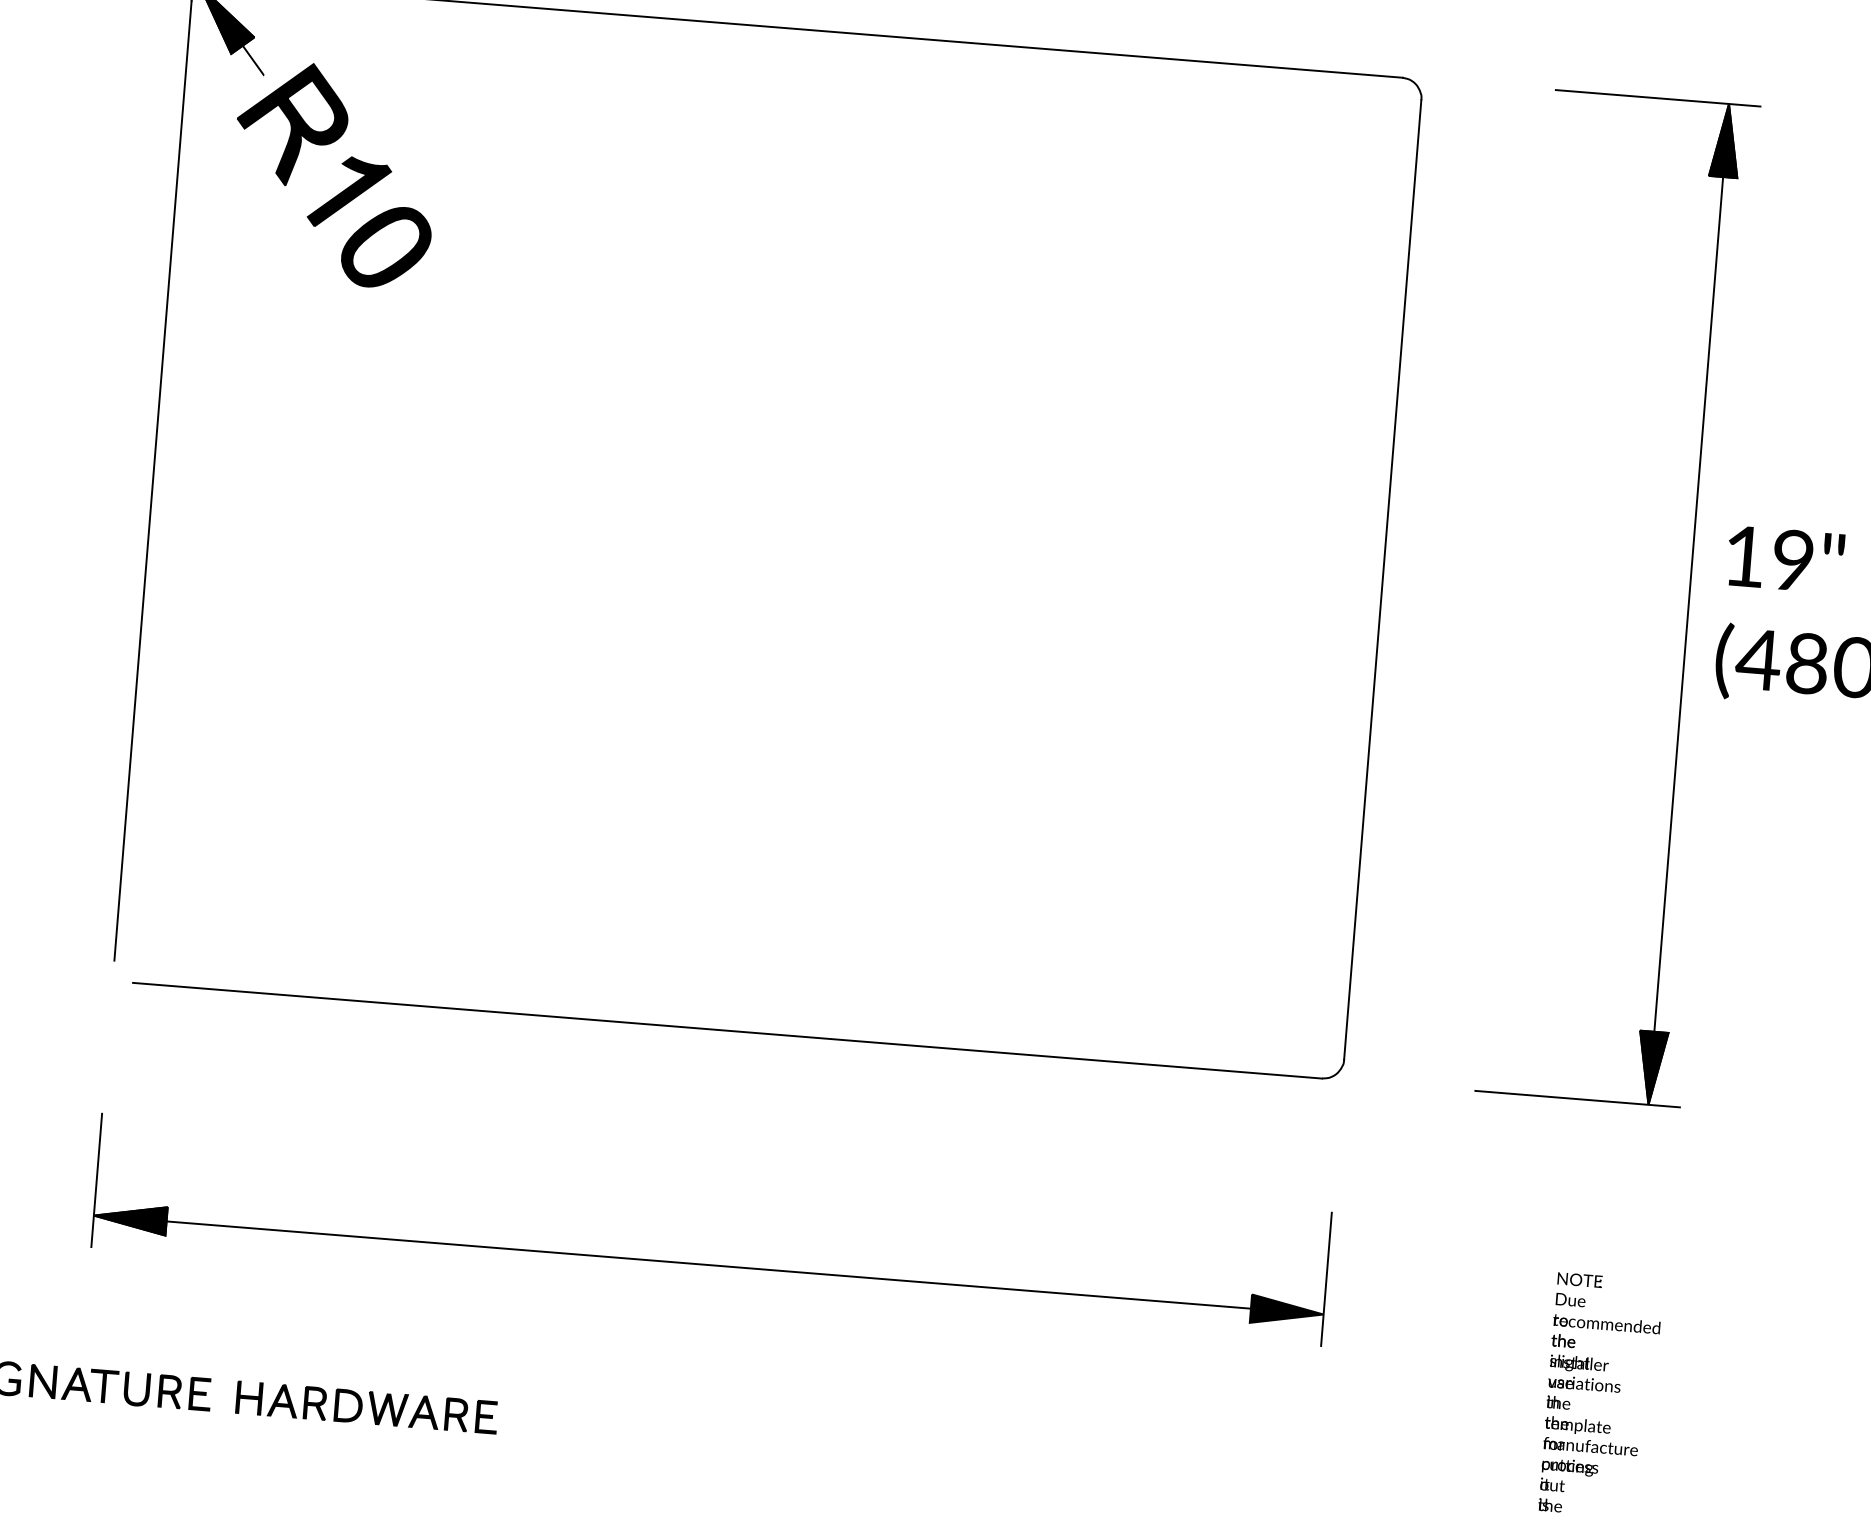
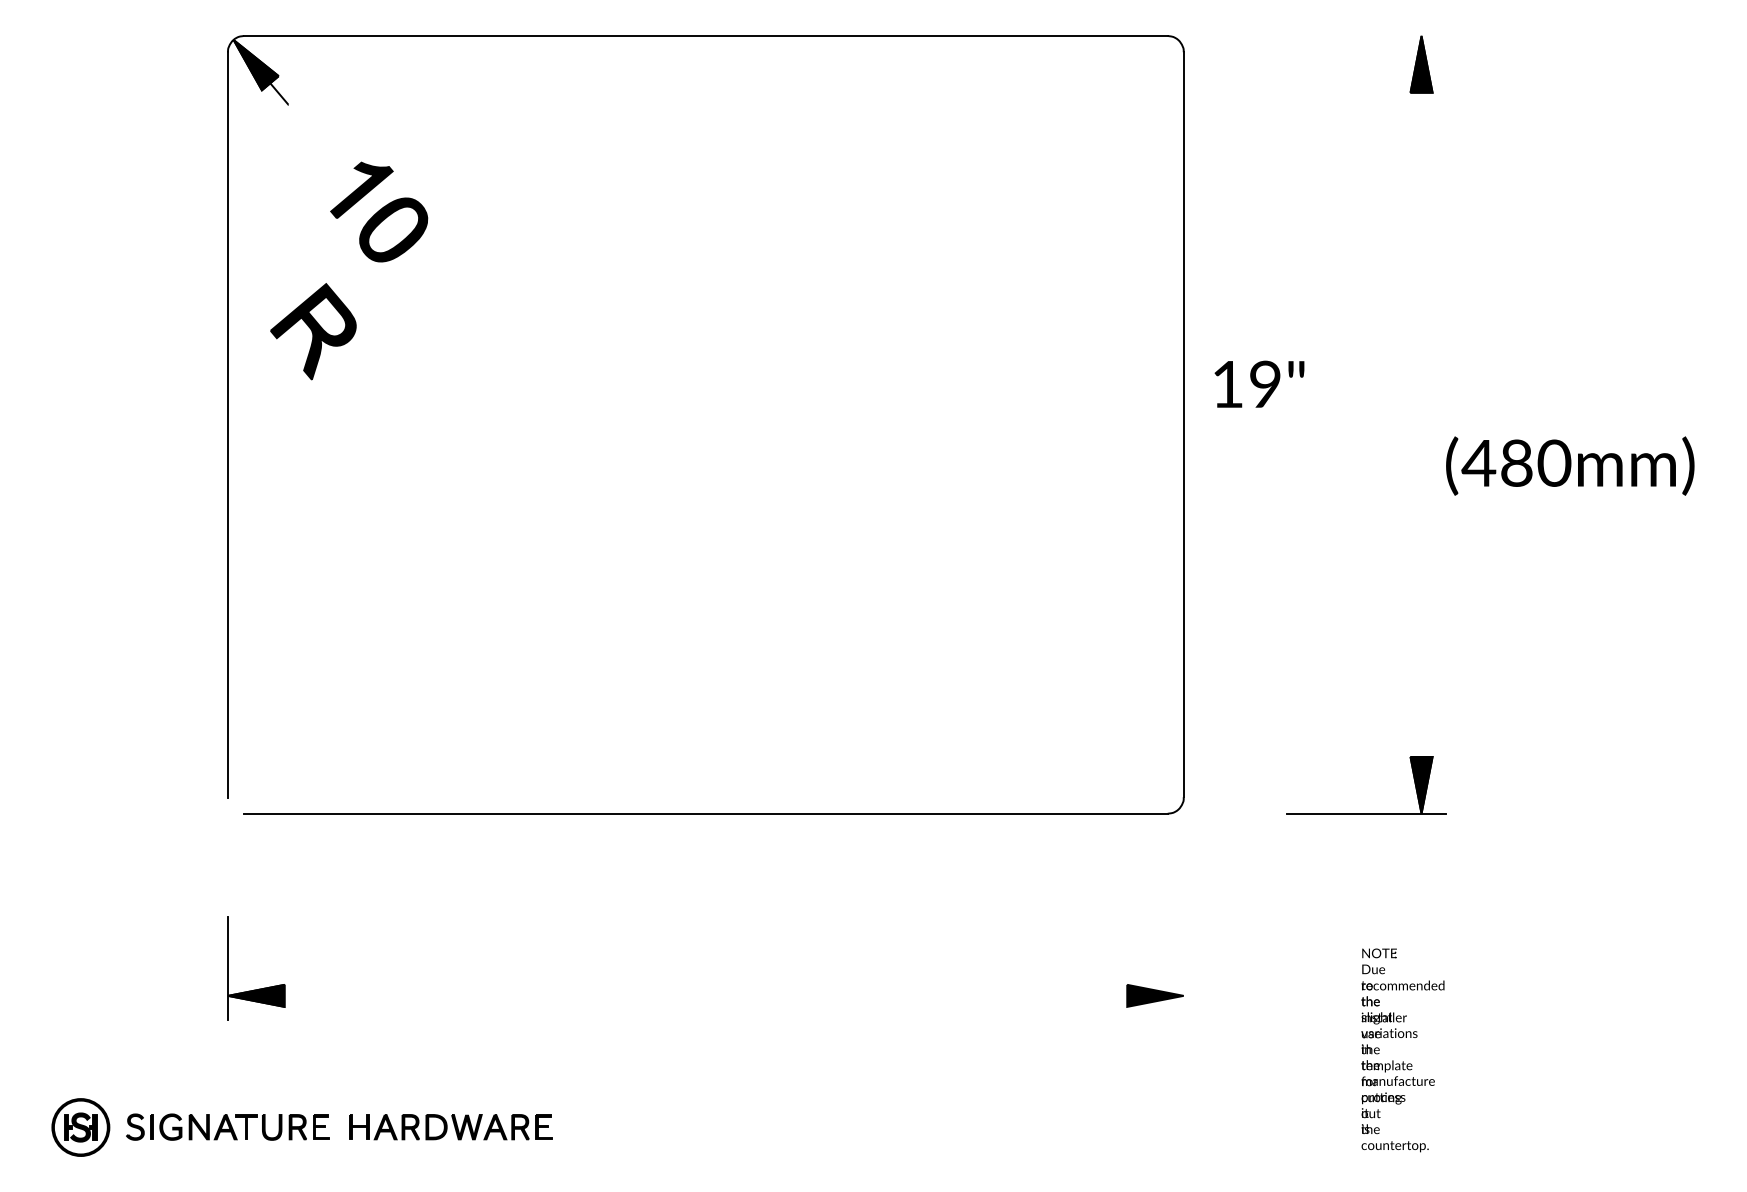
line: (1658, 97) -> (1366, 35), removed
part: (292, 123) -> (313, 331), moved
text: (1785, 558) -> (1259, 383), moved
line: (1688, 606) -> (1421, 426), removed
line: (712, 1264) -> (708, 995), removed
line: (1326, 1279) -> (1183, 968), removed

